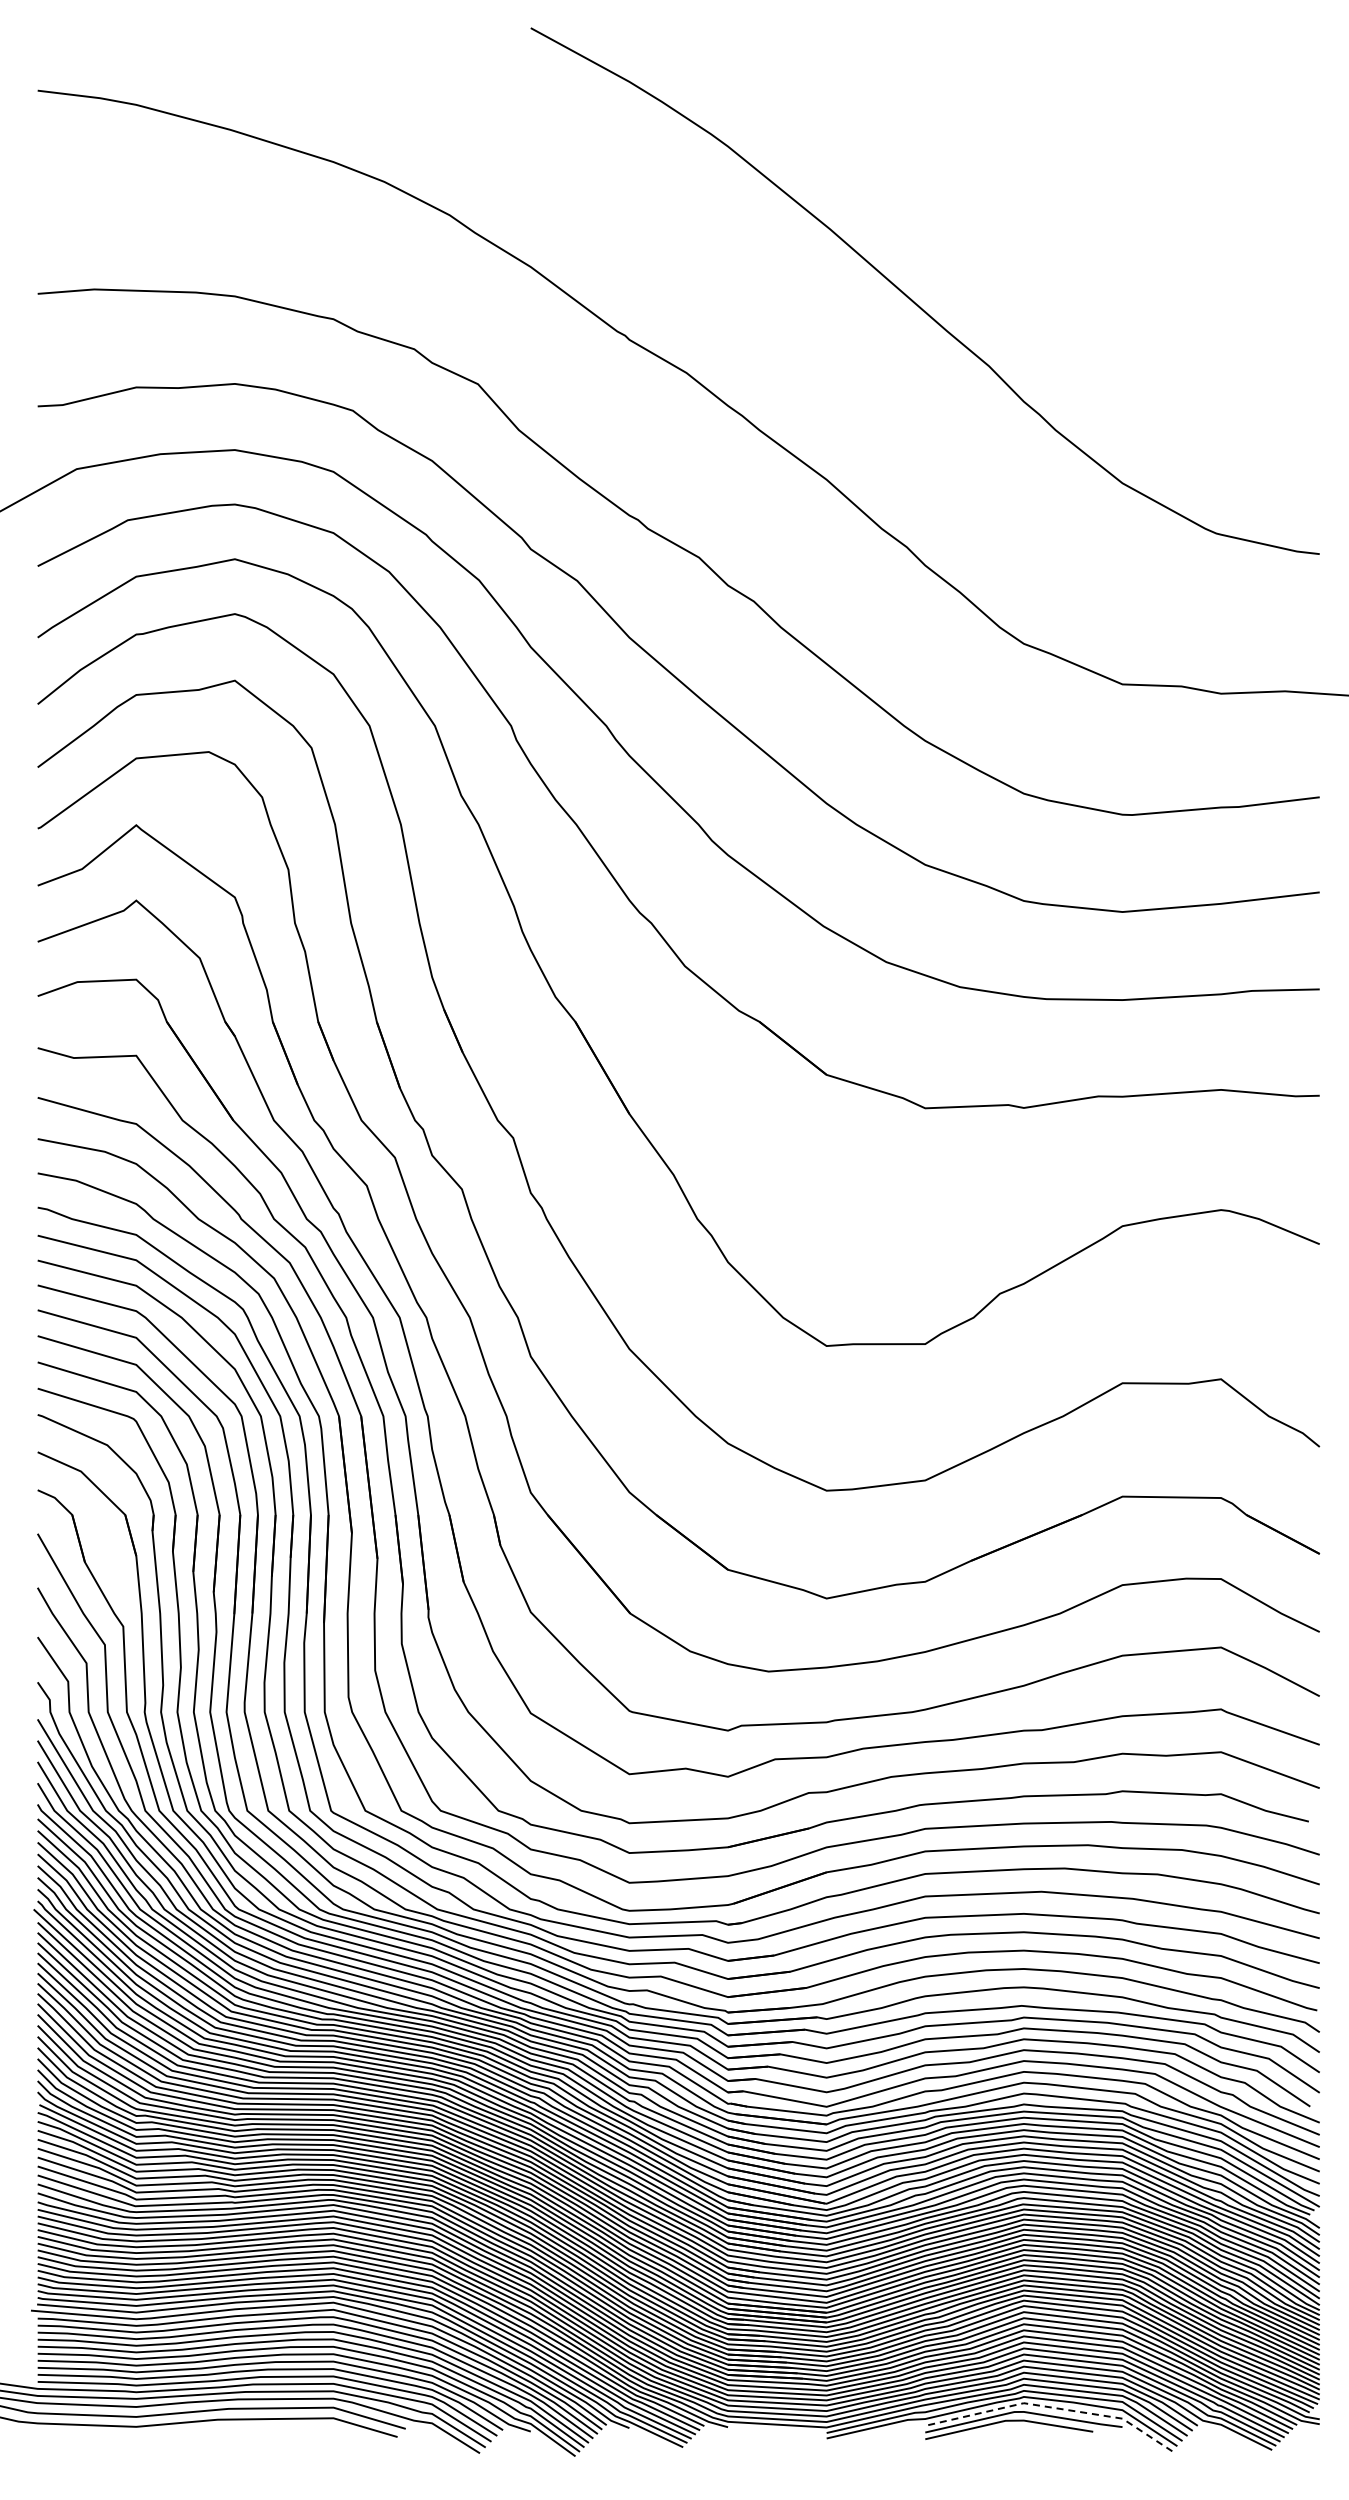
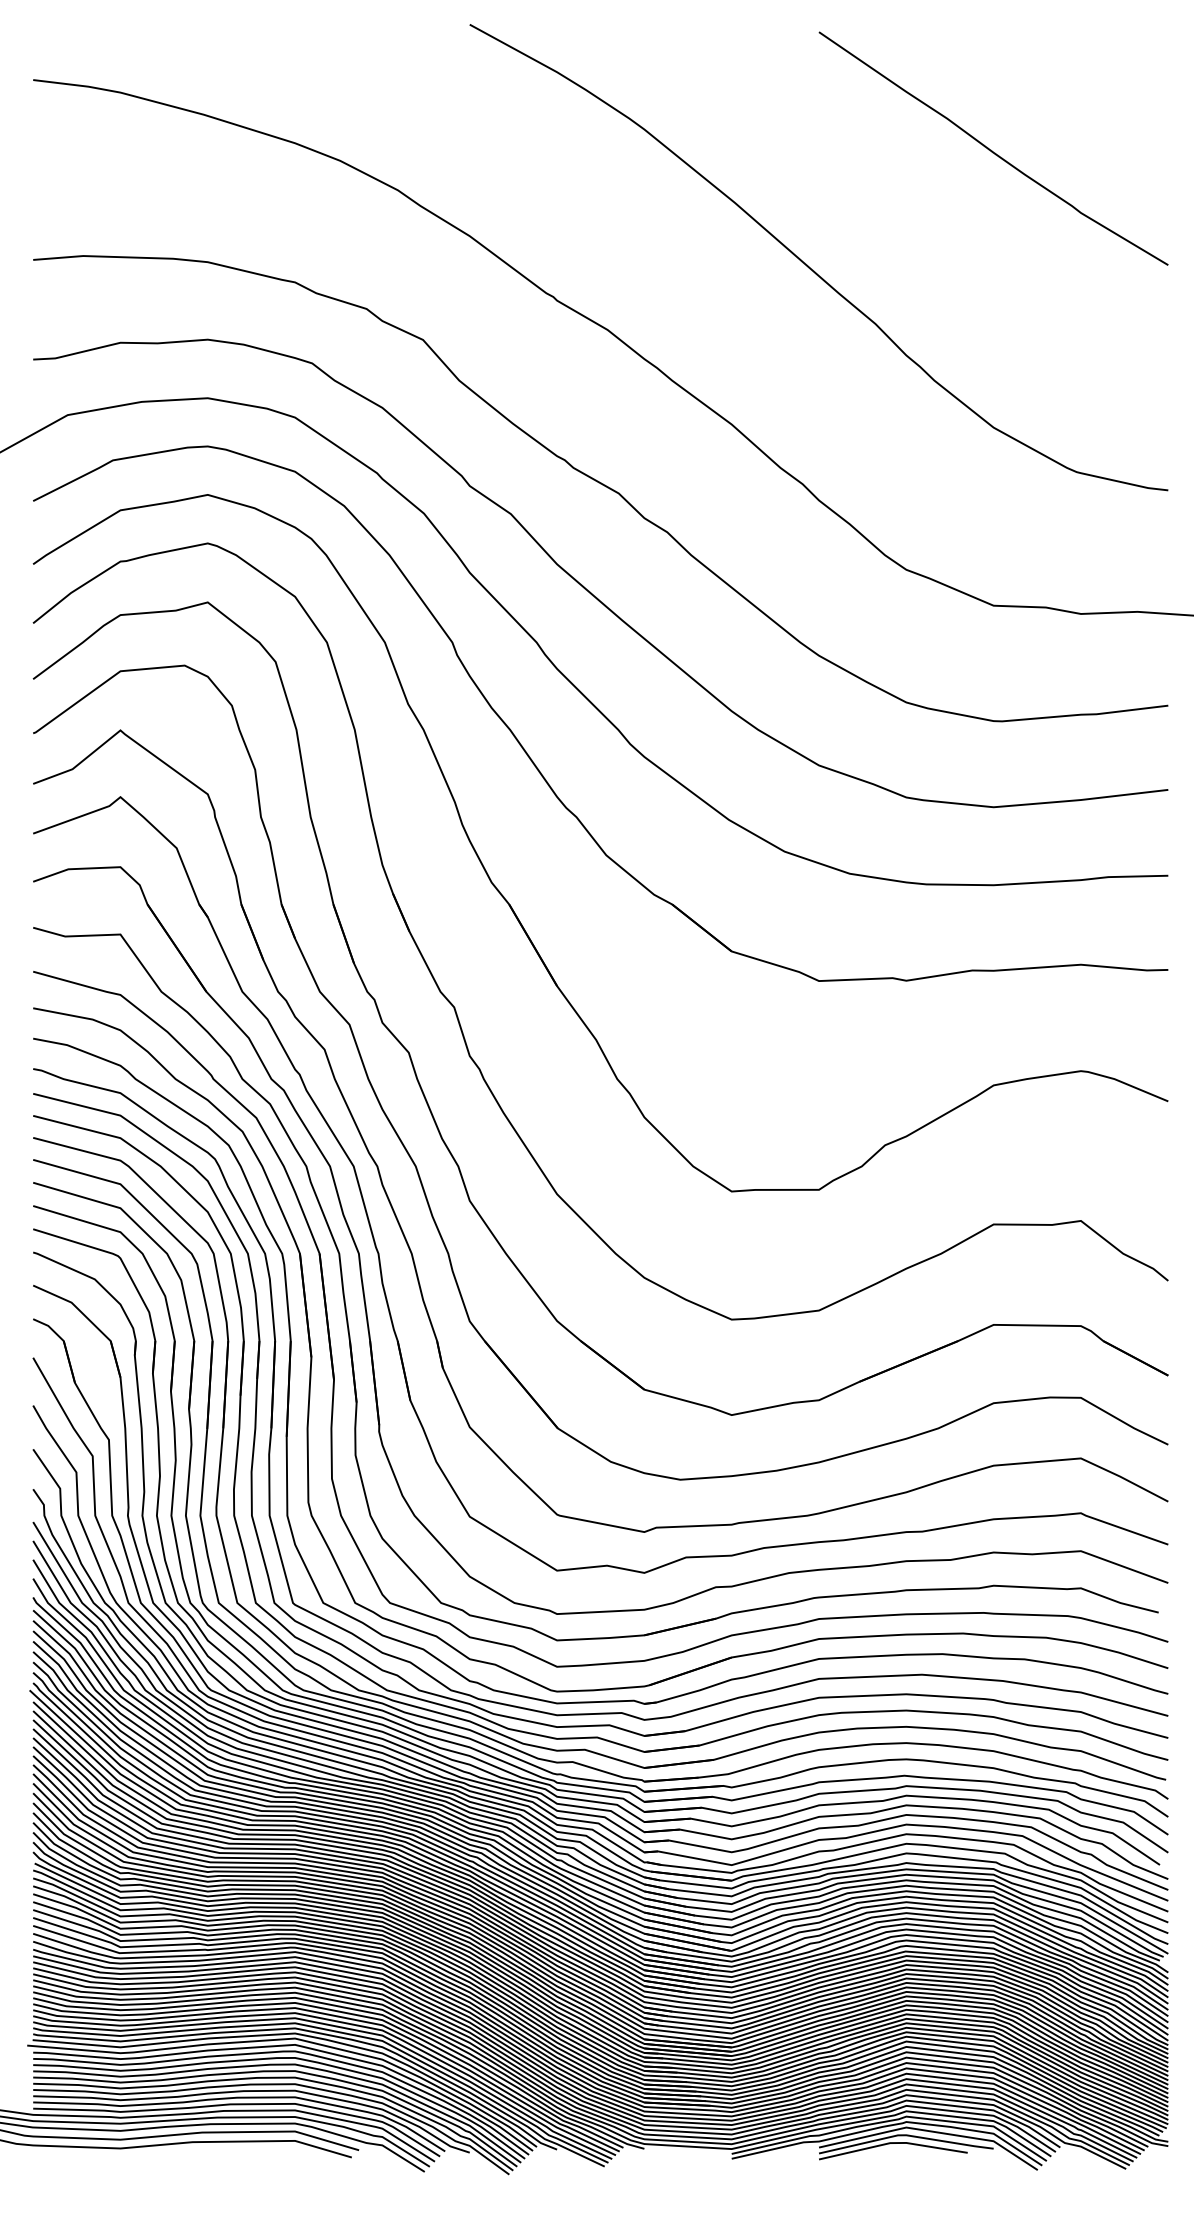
curve: (1121, 170) -> (992, 150), added
line: (1052, 2407) -> (931, 2131), dashed -> solid

